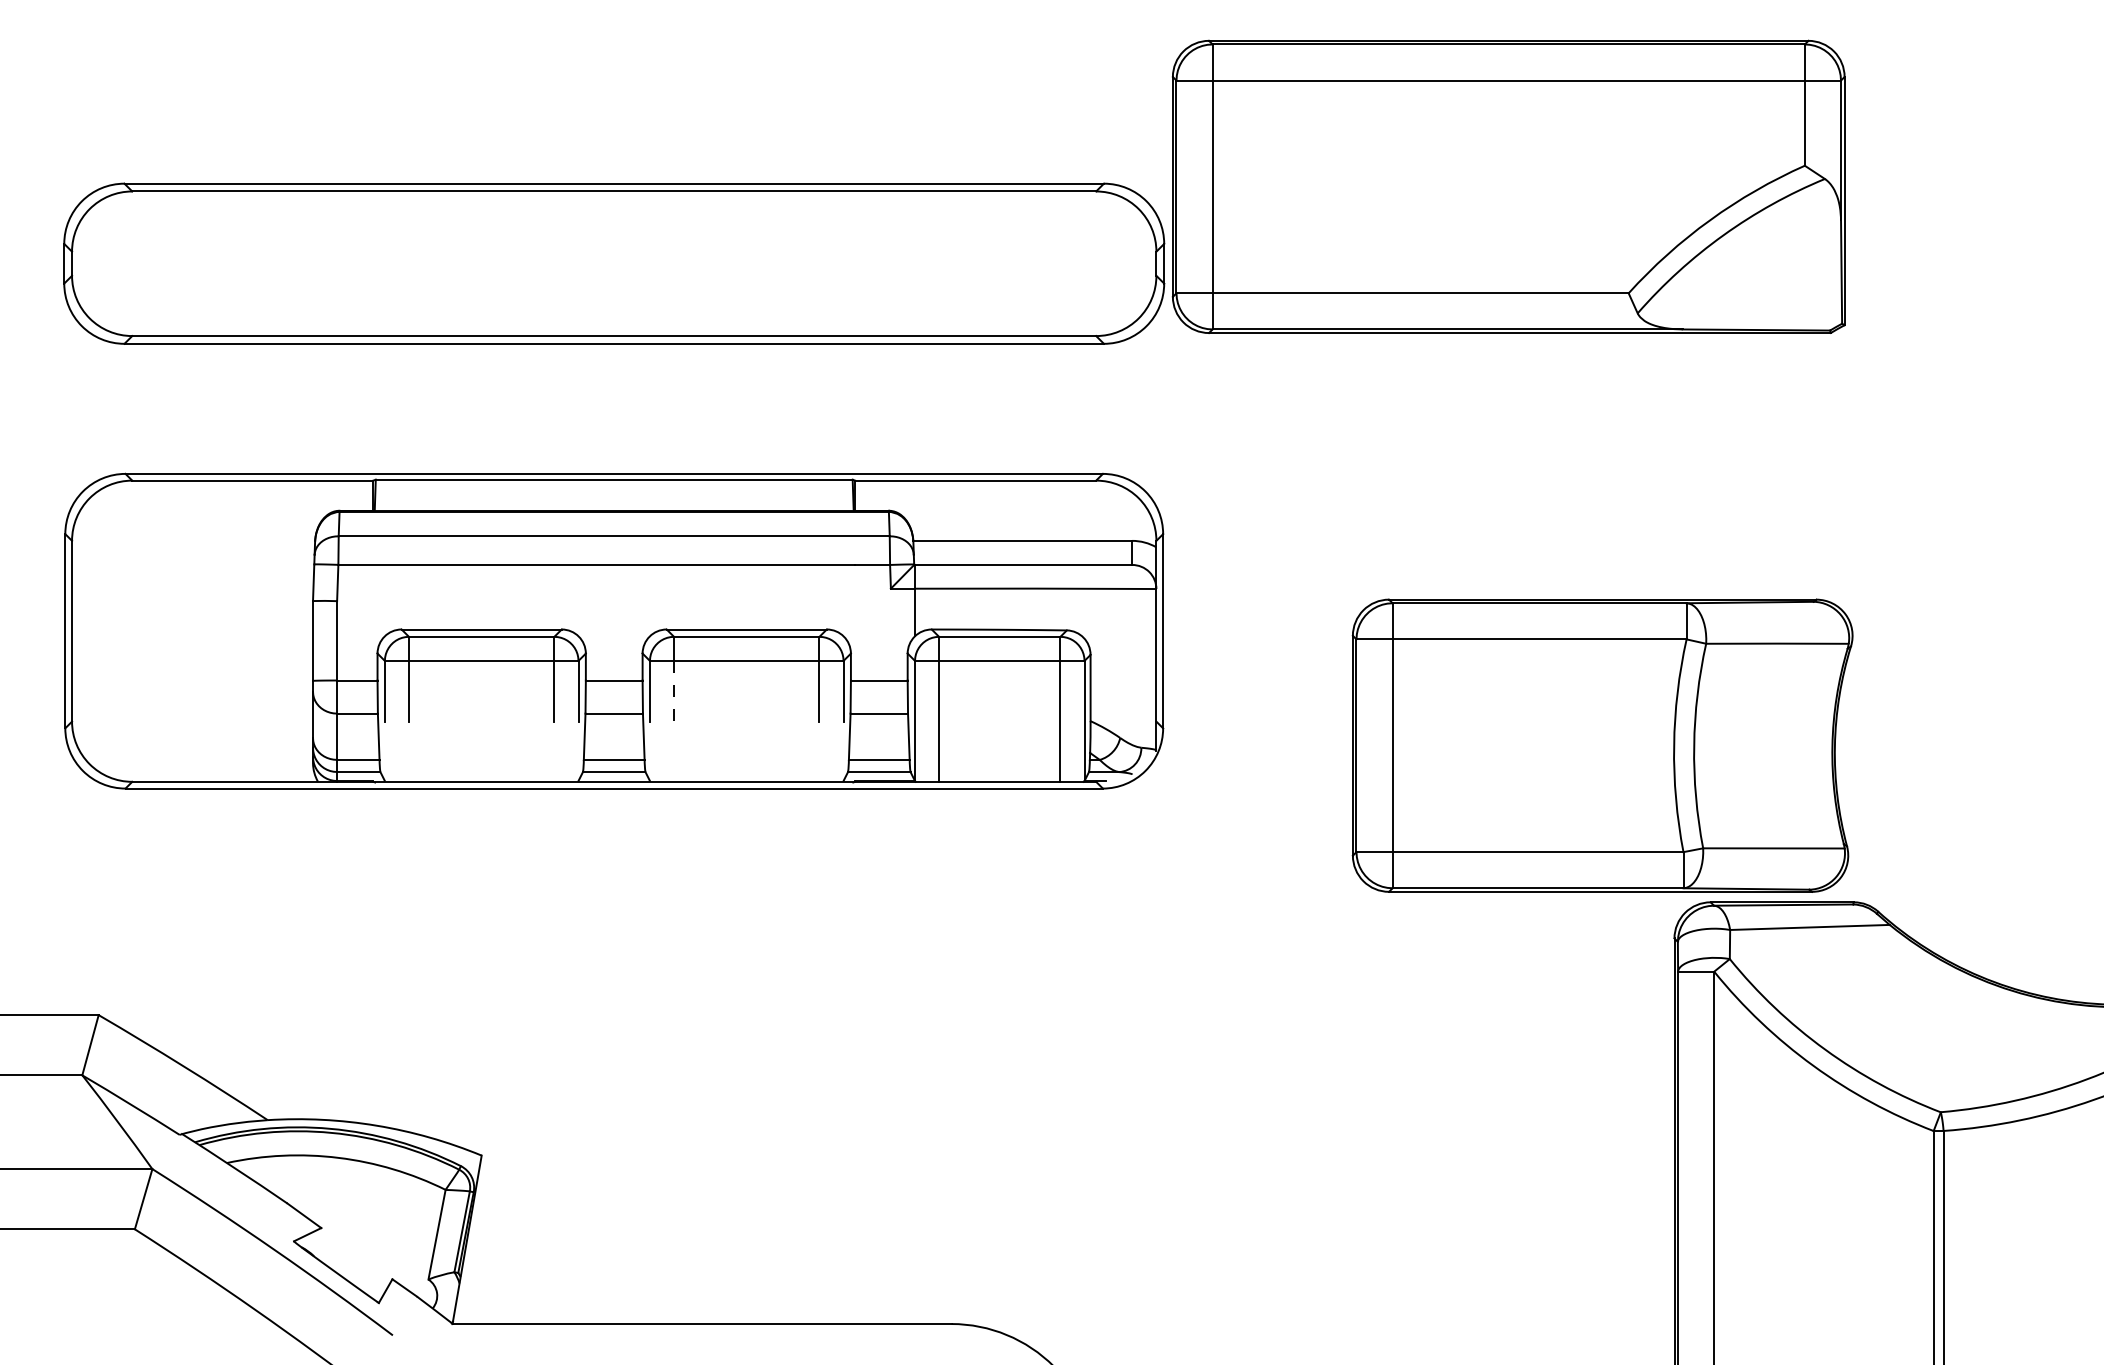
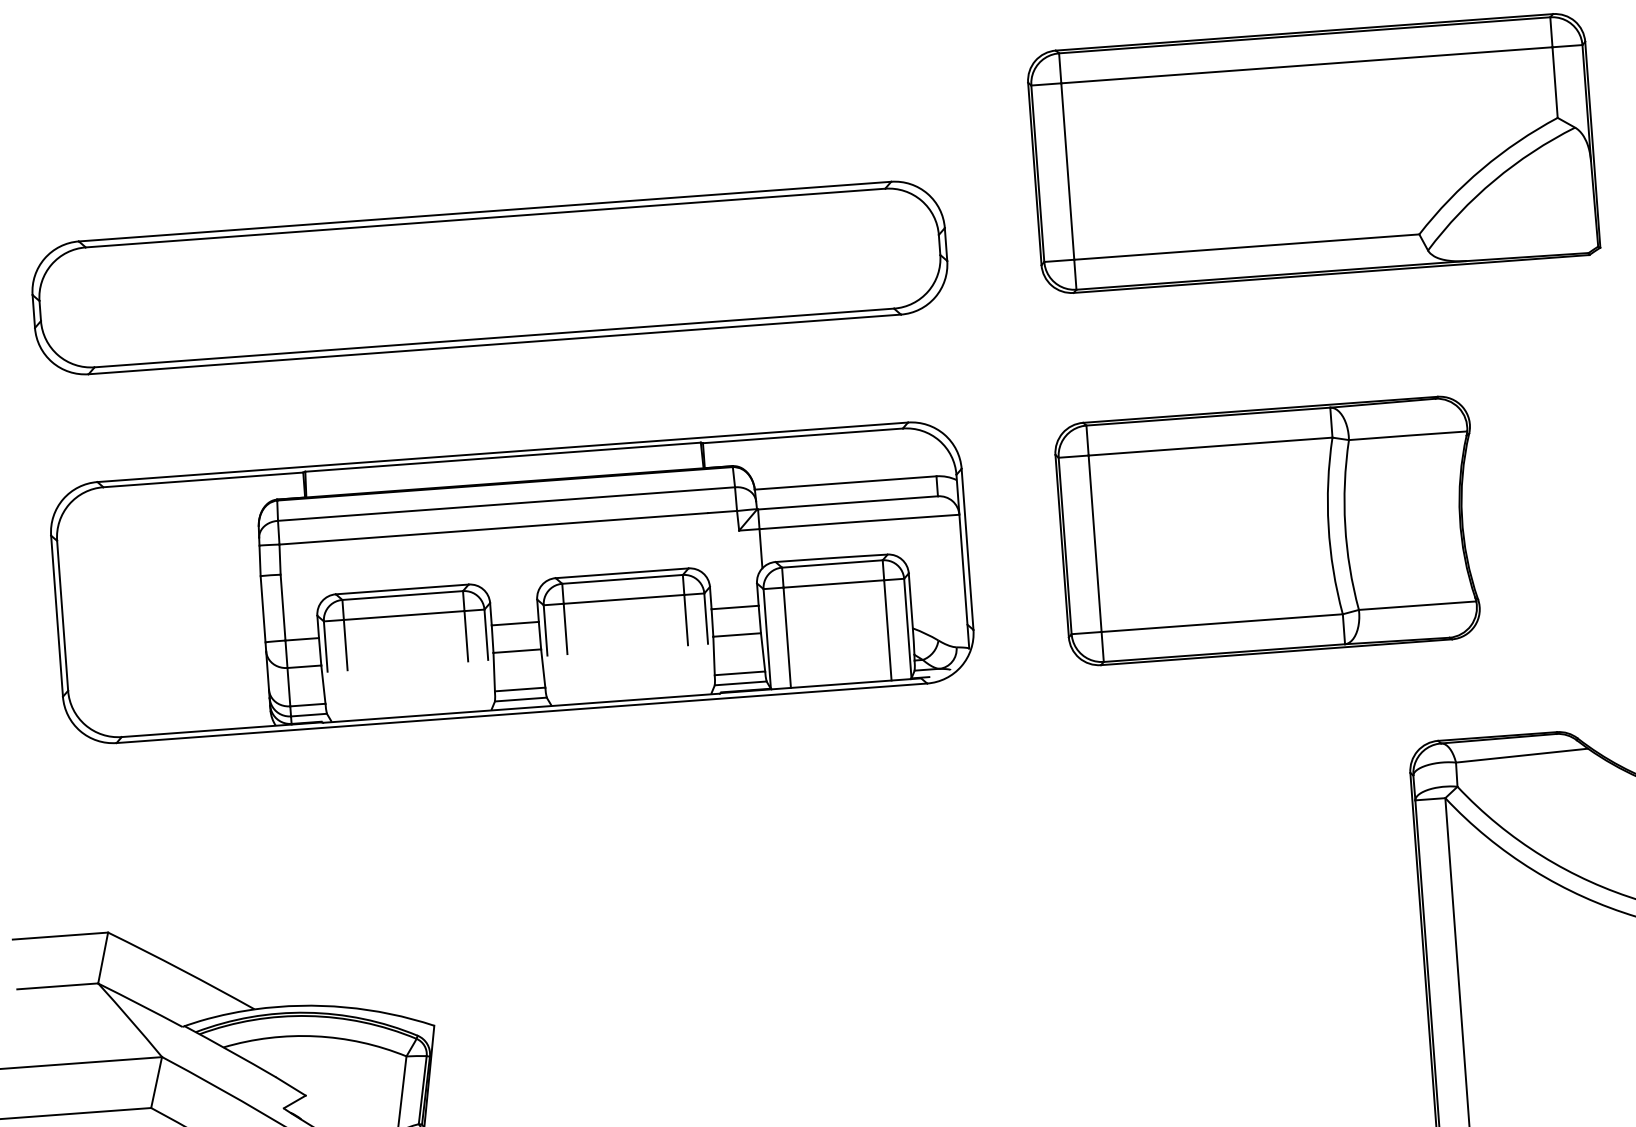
part: (1508, 186) -> (1313, 153), moved
line: (674, 691) -> (565, 629), dashed -> solid
part: (1602, 745) -> (1269, 530), moved

